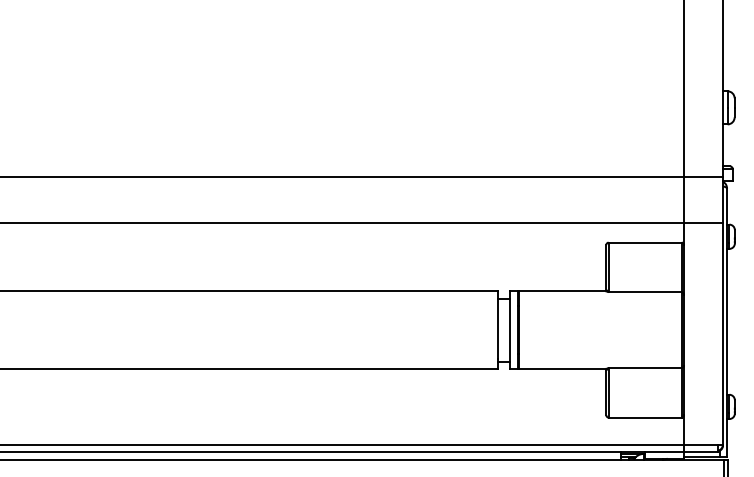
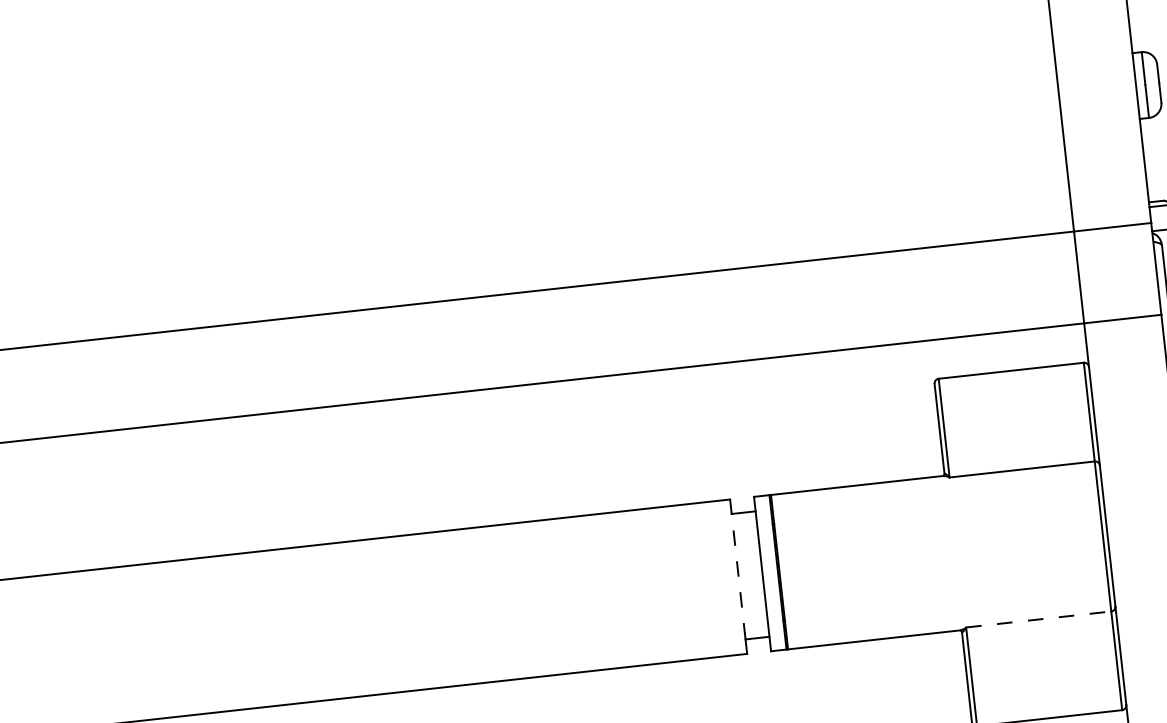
line: (498, 325) -> (738, 567), solid -> dashed
line: (645, 367) -> (1039, 618), solid -> dashed

